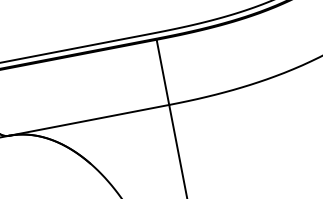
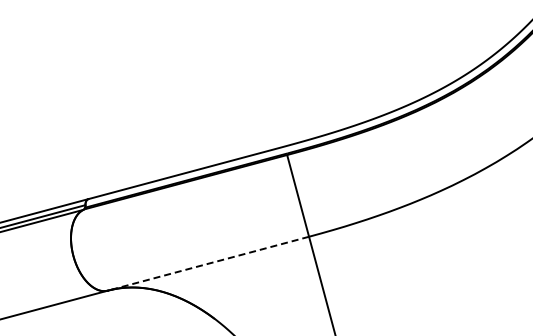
line: (88, 120) -> (207, 263), solid -> dashed

